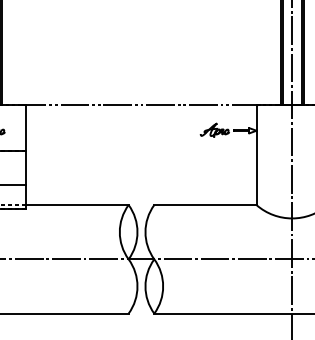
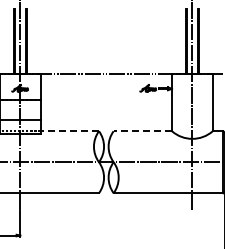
line: (76, 205) -> (69, 131), solid -> dashed
line: (204, 205) -> (142, 131), solid -> dashed

